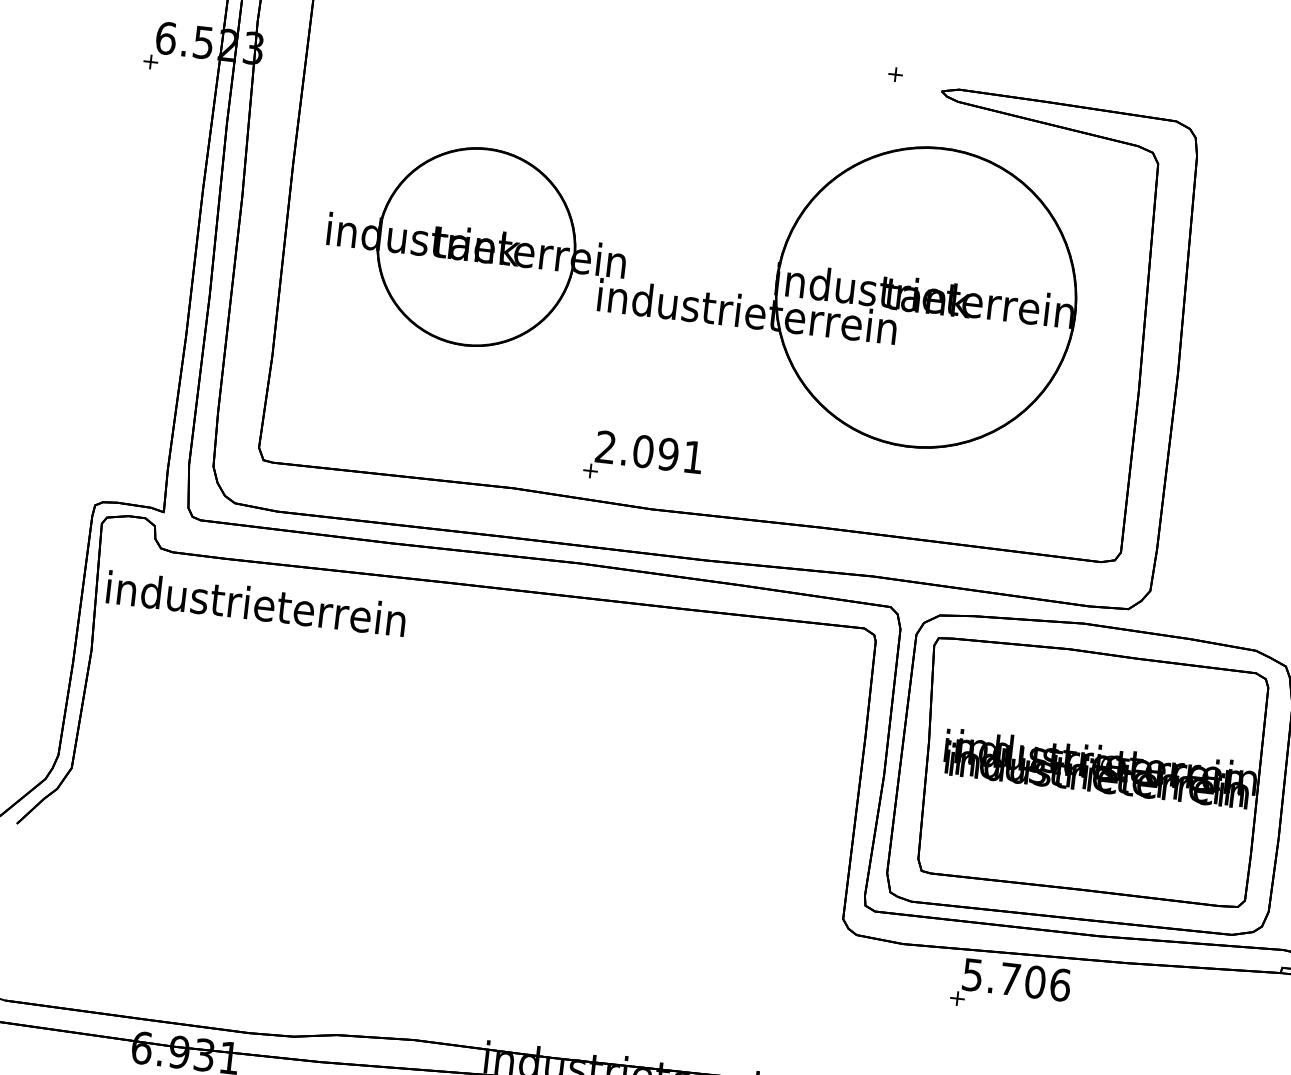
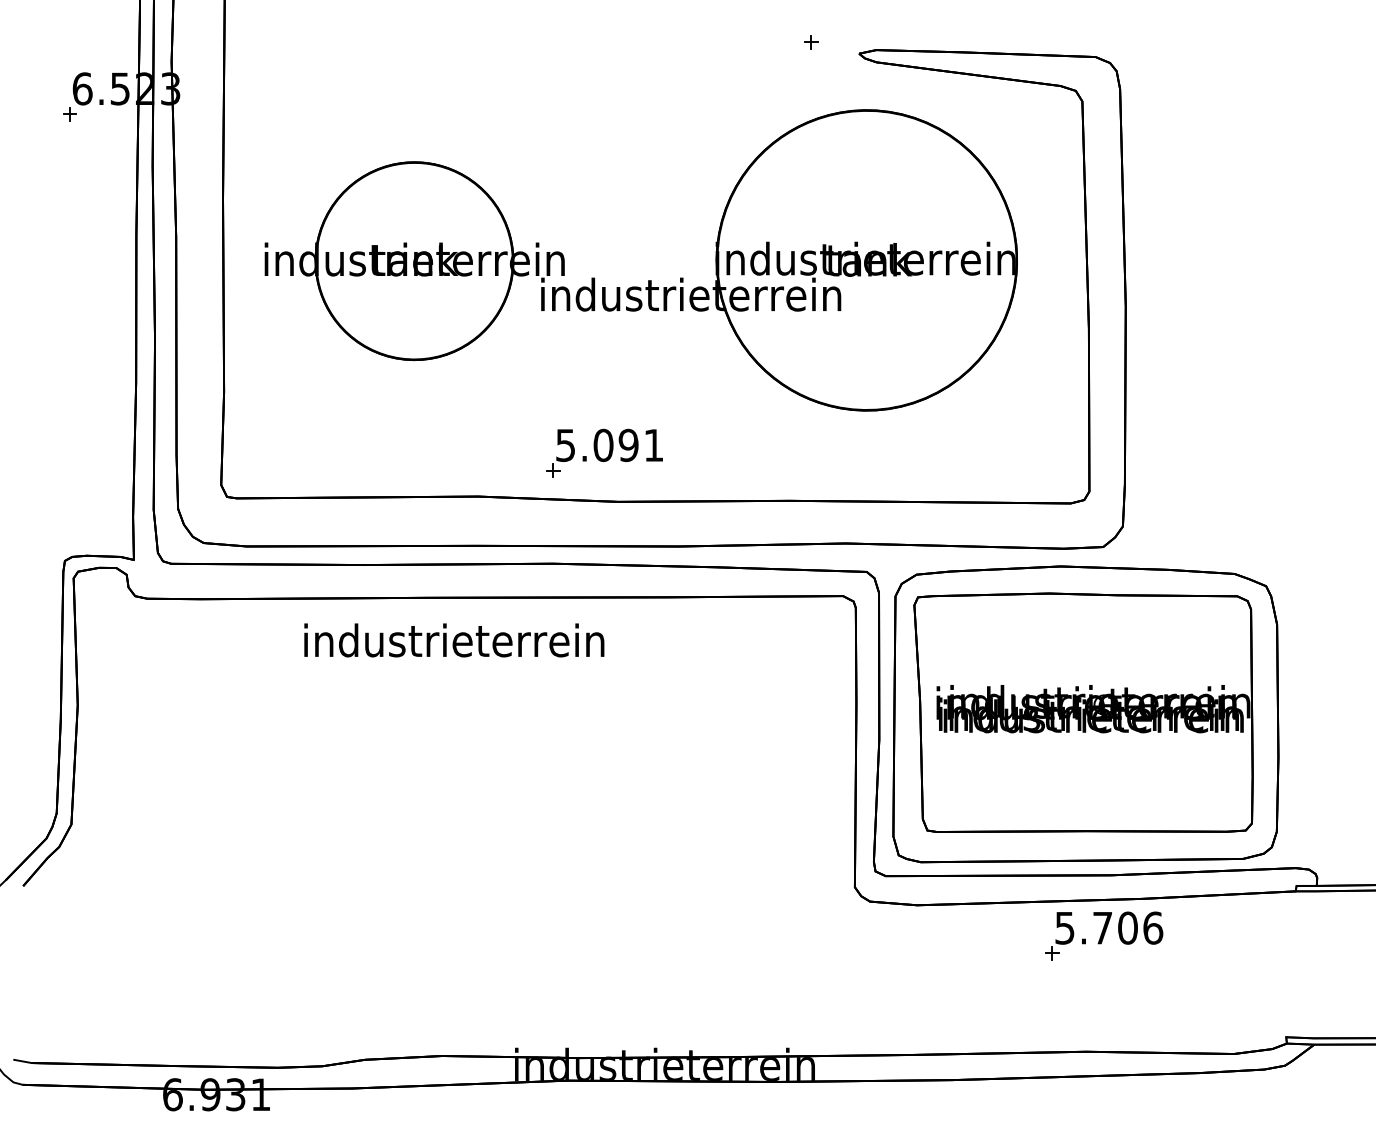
text: (605, 447) -> (565, 445), 2.091 -> 5.091
text: (256, 603) -> (454, 640), moved
part: (1011, 986) -> (1104, 935), moved

